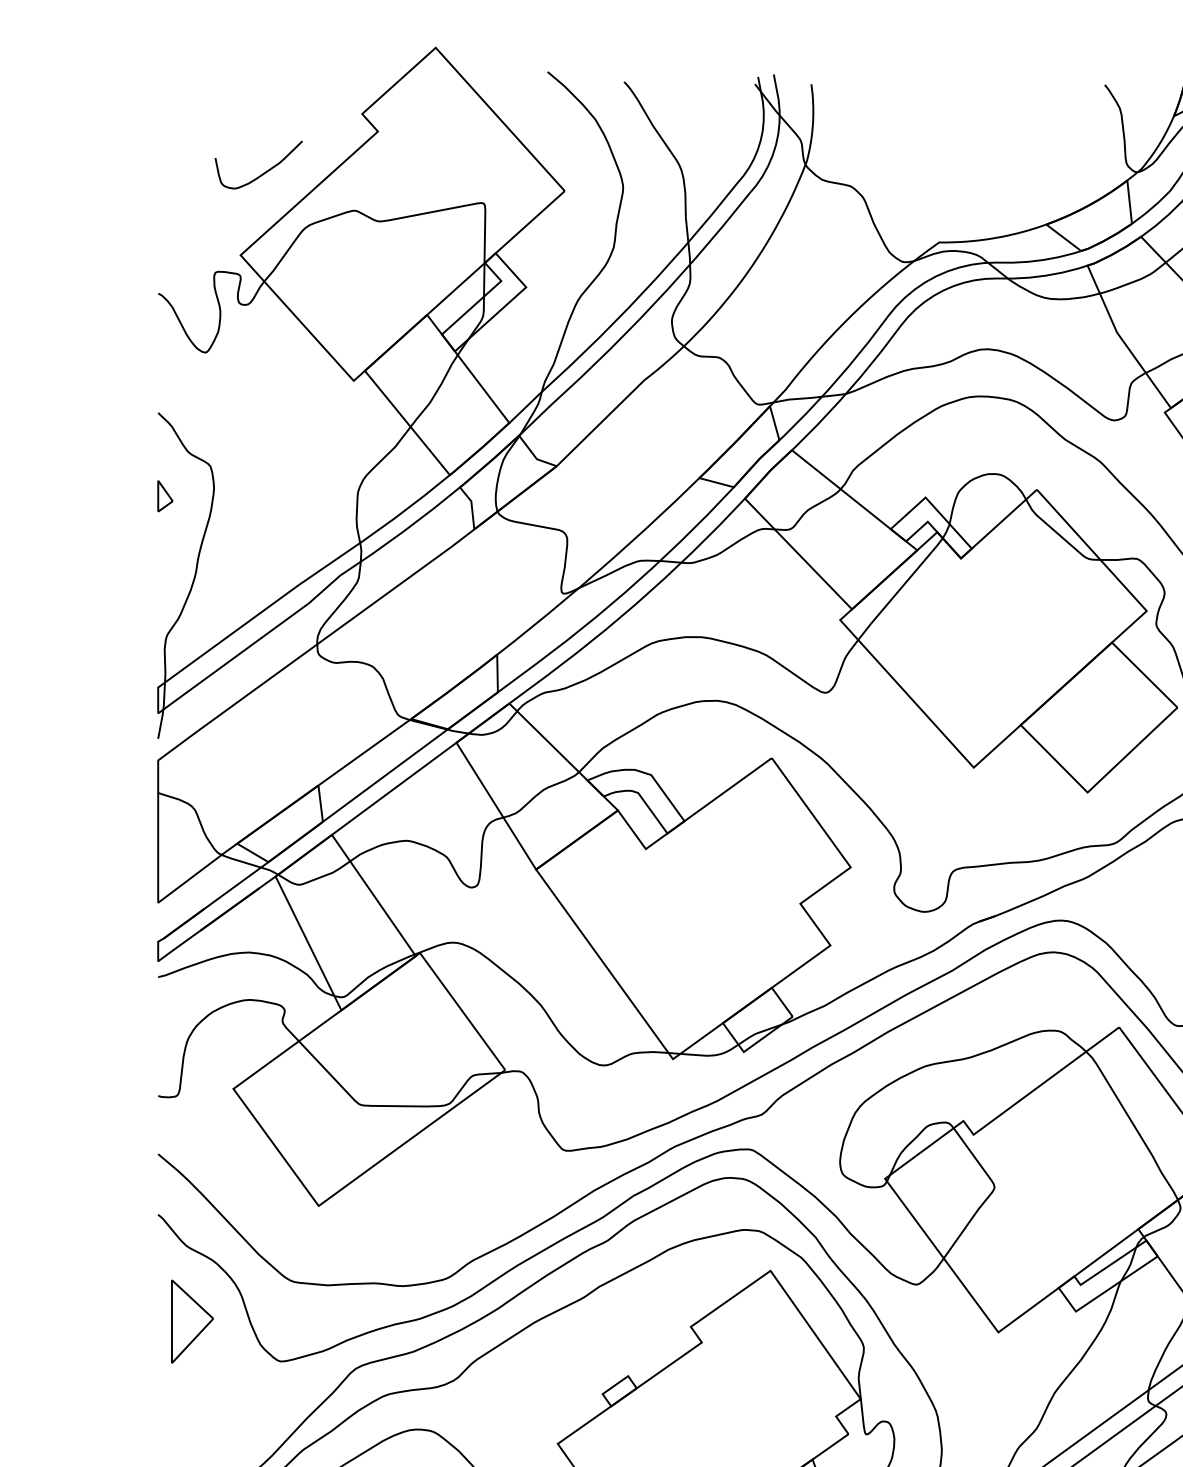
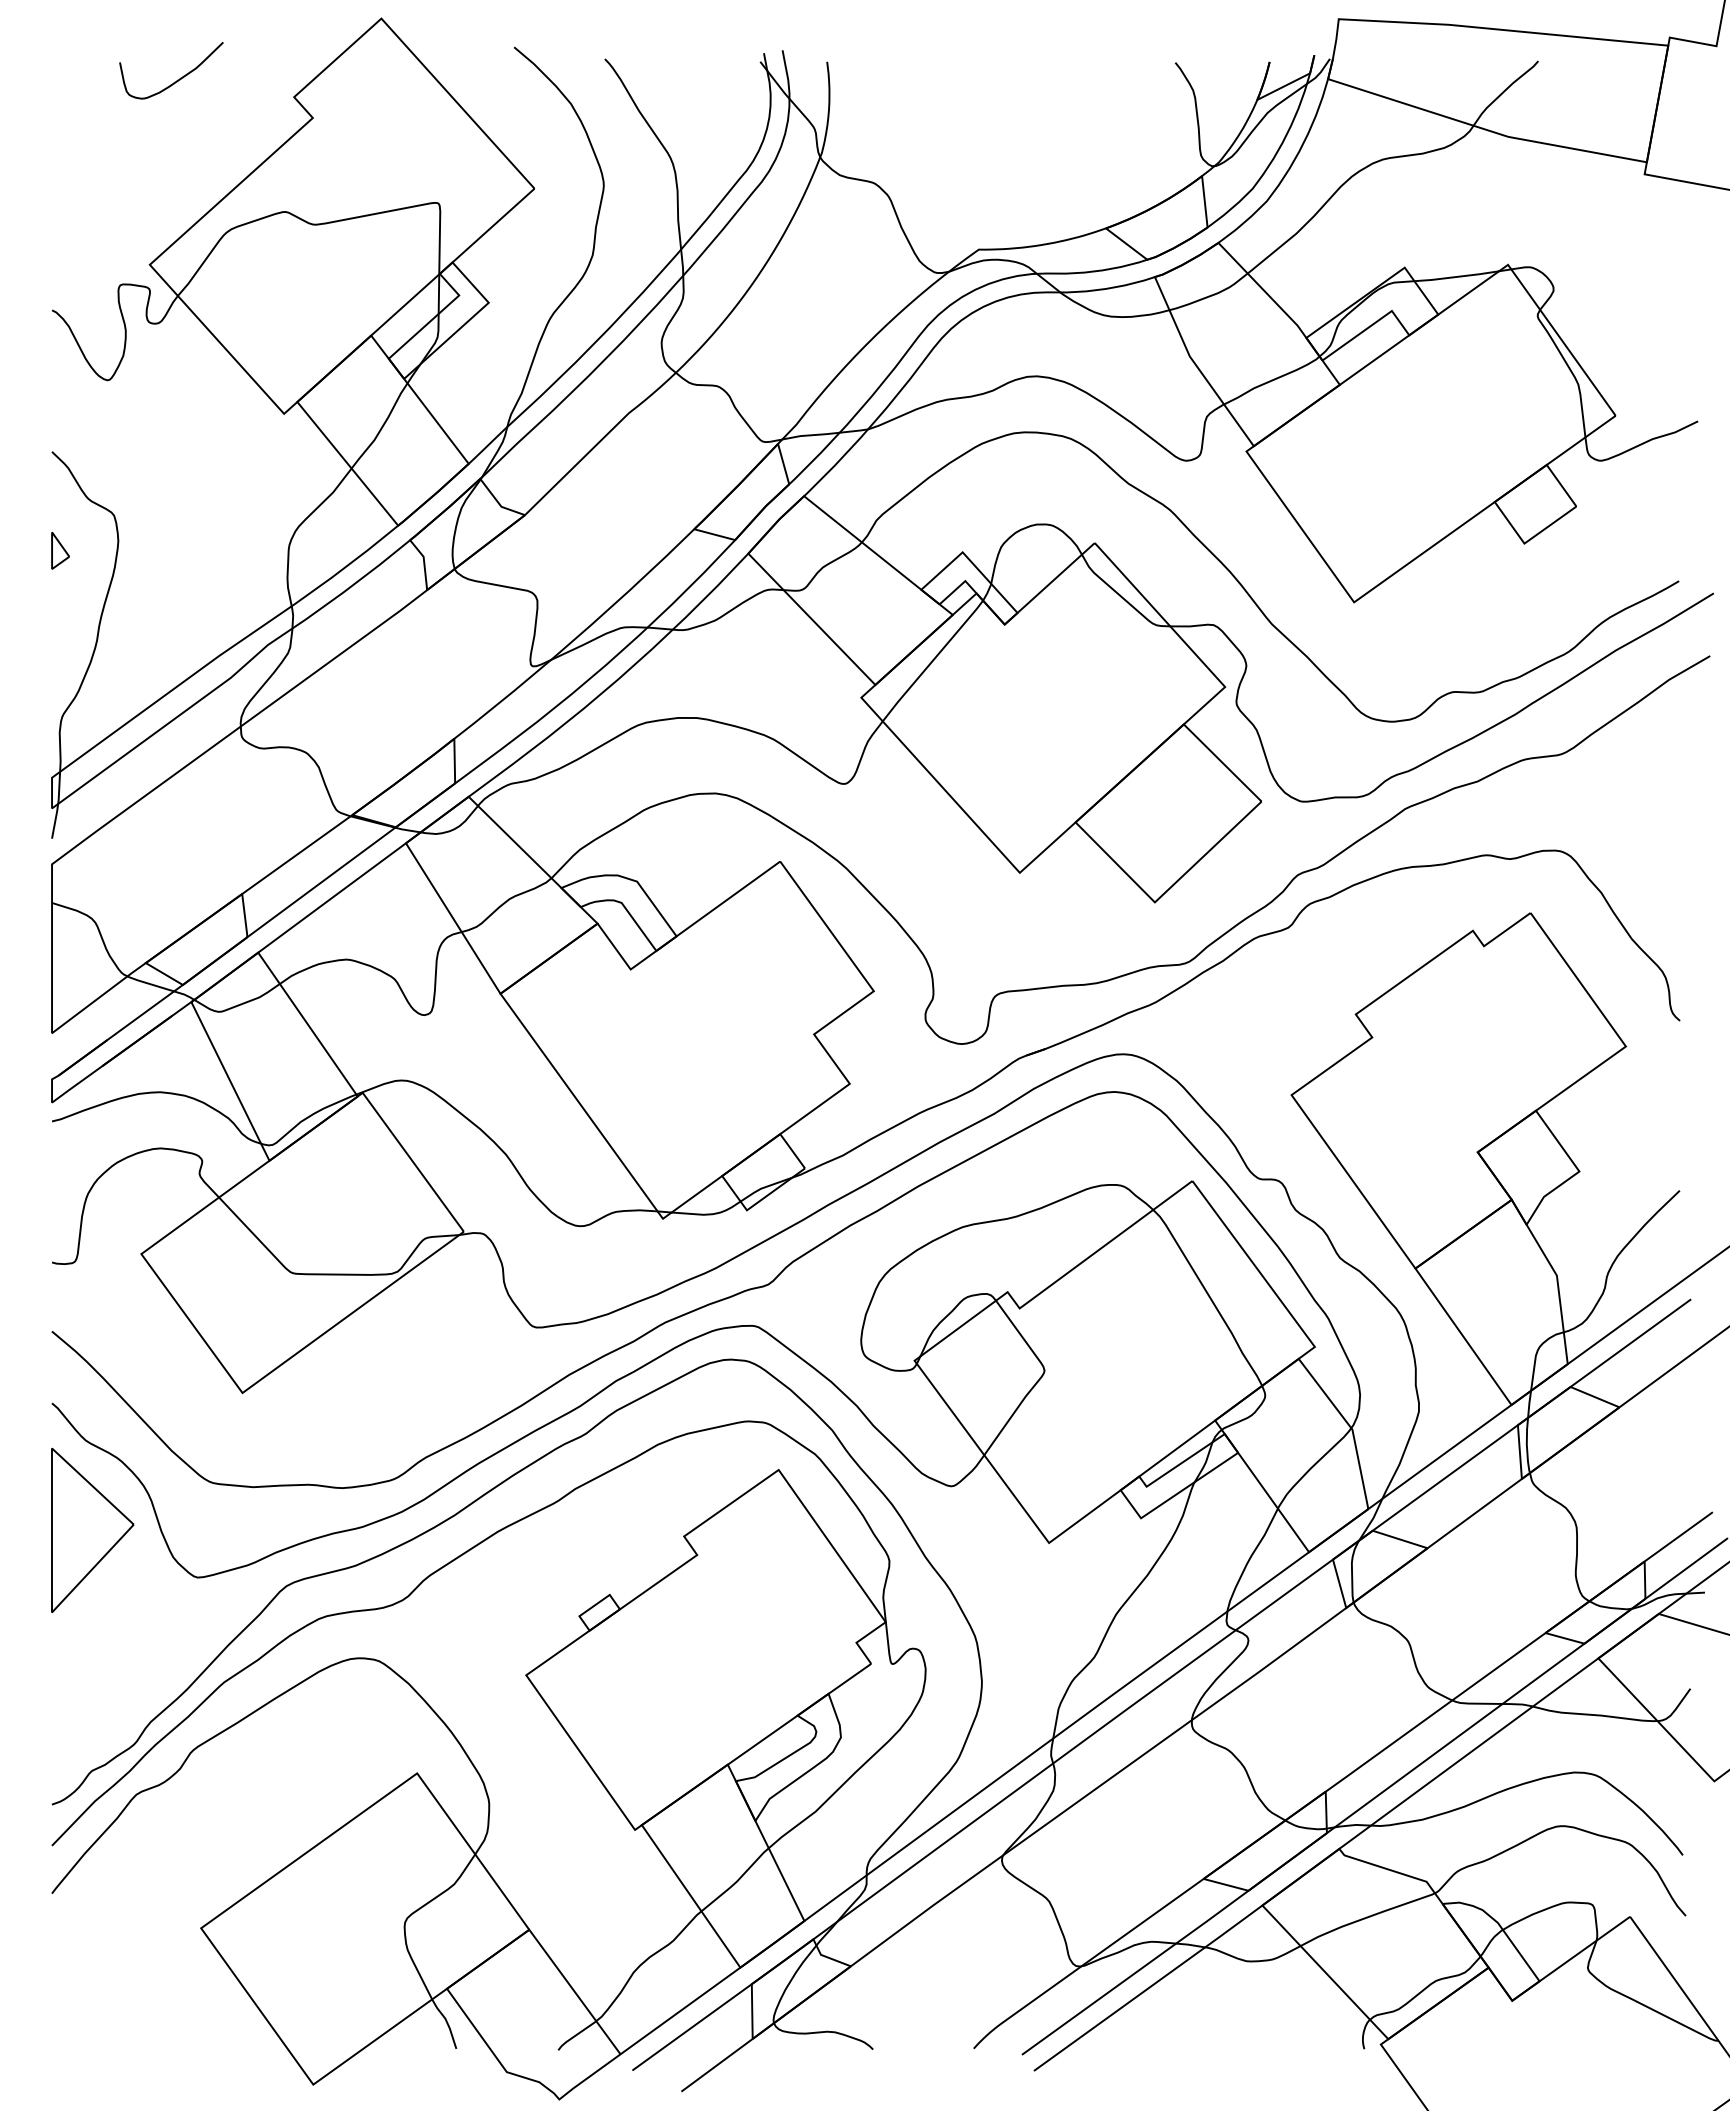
curve: (263, 172) -> (177, 79), moved
part: (192, 1321) -> (92, 1529), size x1.67

